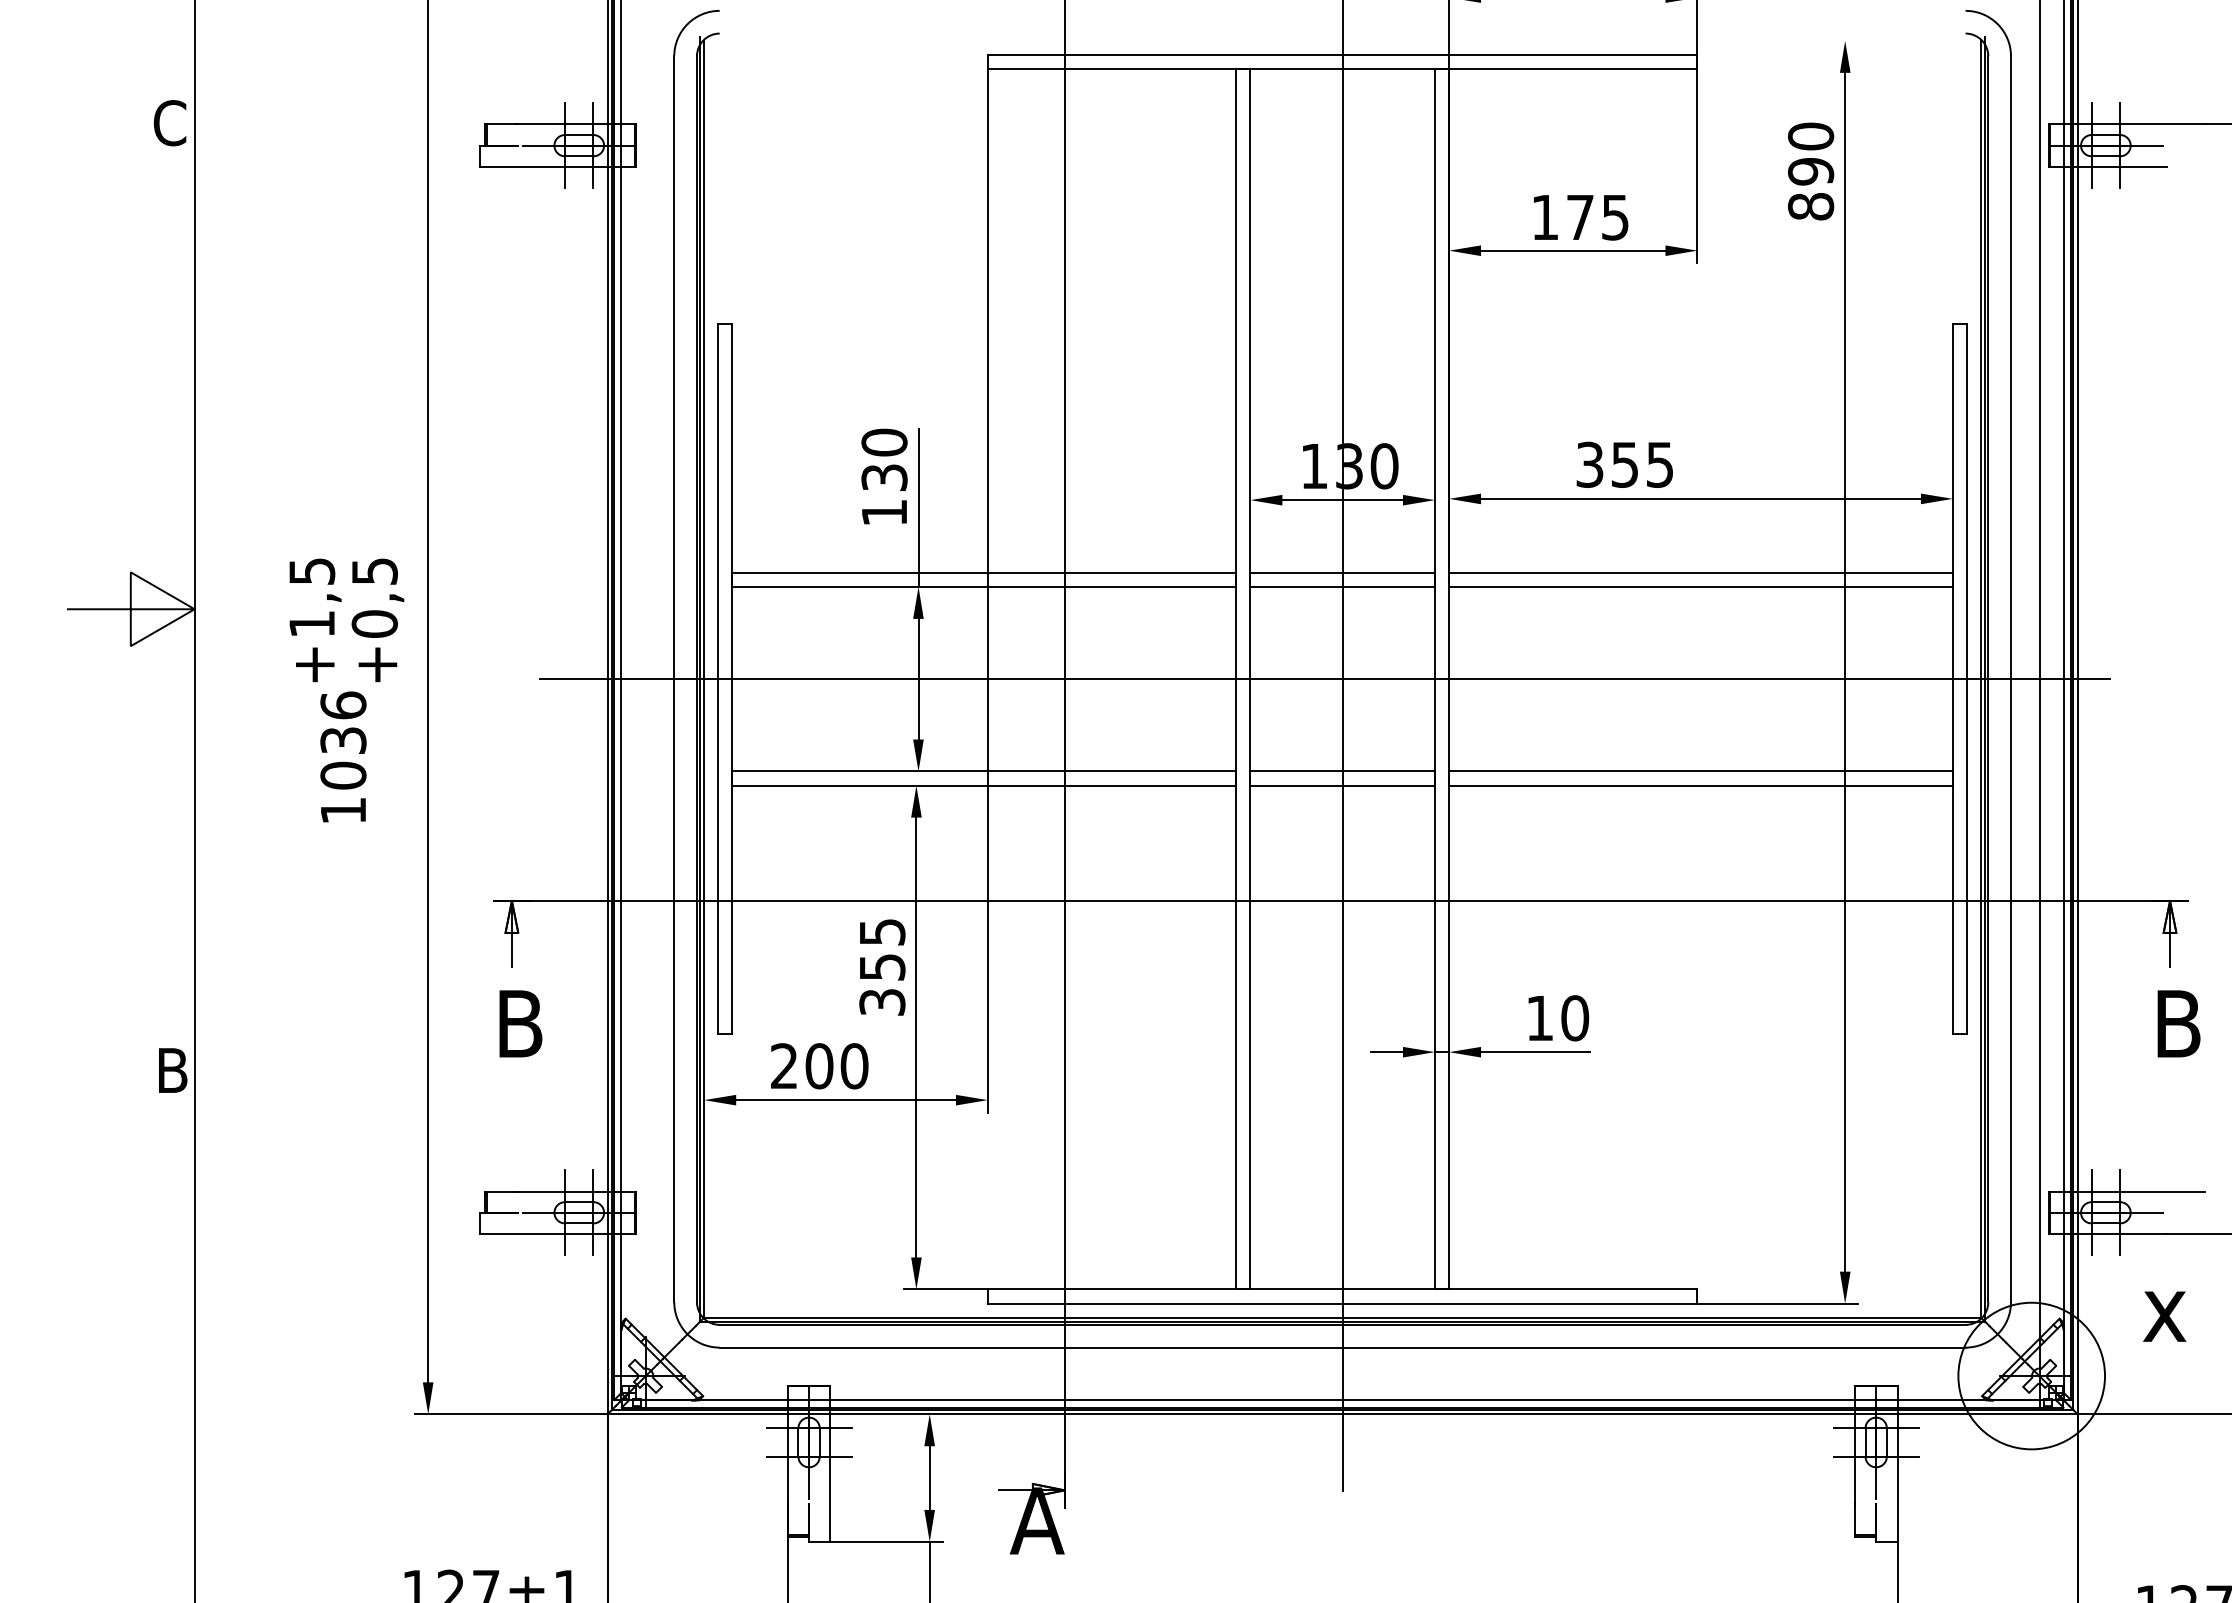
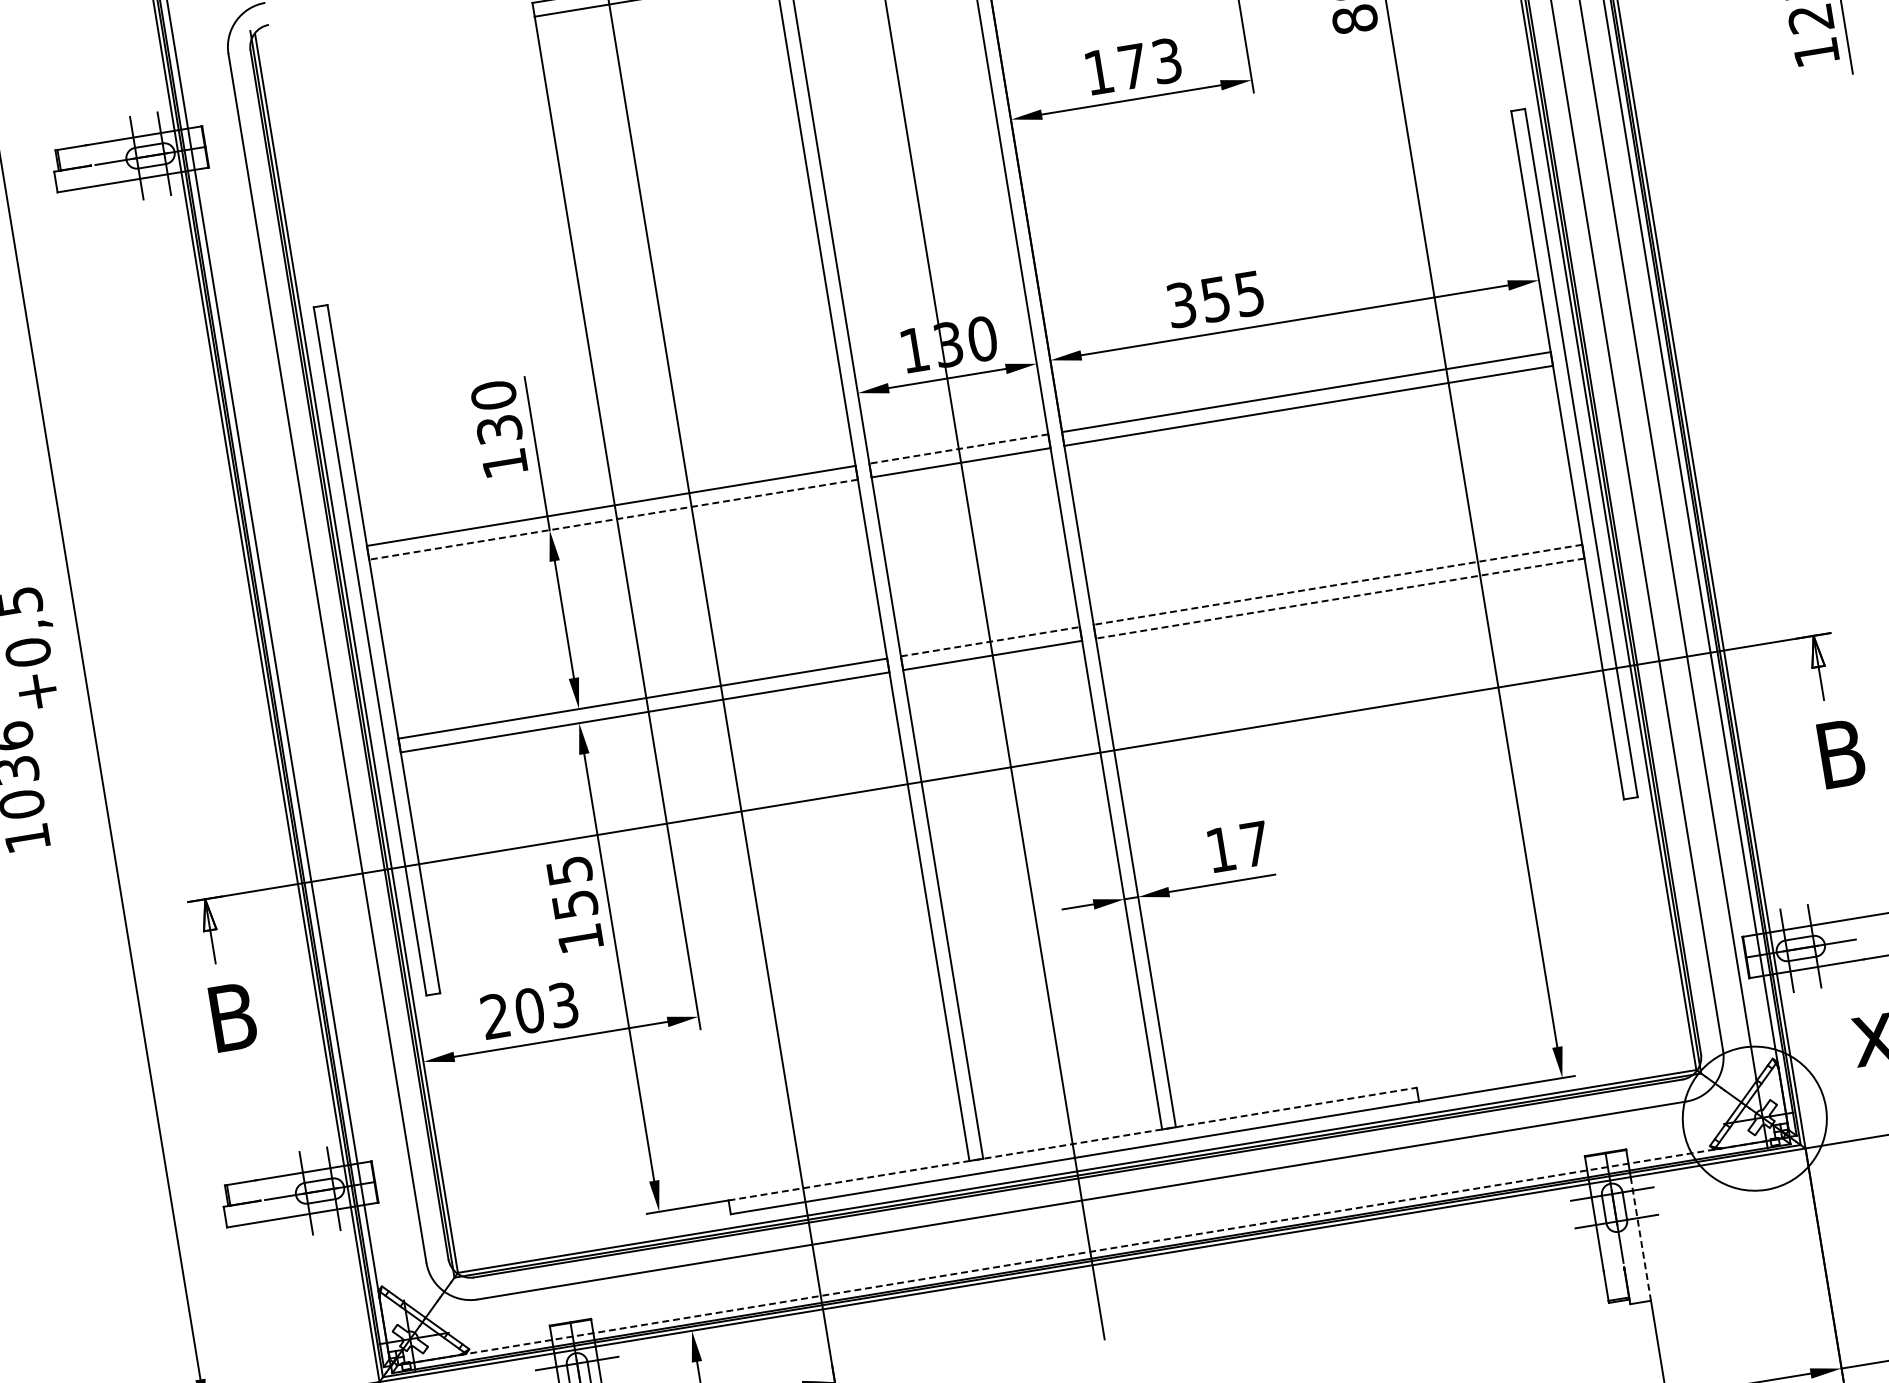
text: (1615, 217) -> (1167, 61), 175 -> 173
line: (1342, 572) -> (958, 448), solid -> dashed
line: (984, 587) -> (613, 520), solid -> dashed
line: (1324, 679) -> (958, 555), removed
line: (1343, 771) -> (991, 641), solid -> dashed
line: (1700, 771) -> (1337, 584), solid -> dashed
line: (1700, 785) -> (1339, 598), solid -> dashed
text: (882, 1002) -> (580, 938), 355 -> 155
text: (1575, 1018) -> (1255, 844), 10 -> 17
text: (854, 1066) -> (563, 1005), 200 -> 203
line: (1342, 1289) -> (1072, 1144), solid -> dashed
line: (1342, 1400) -> (1090, 1251), solid -> dashed
line: (1897, 1478) -> (1640, 1239), solid -> dashed

